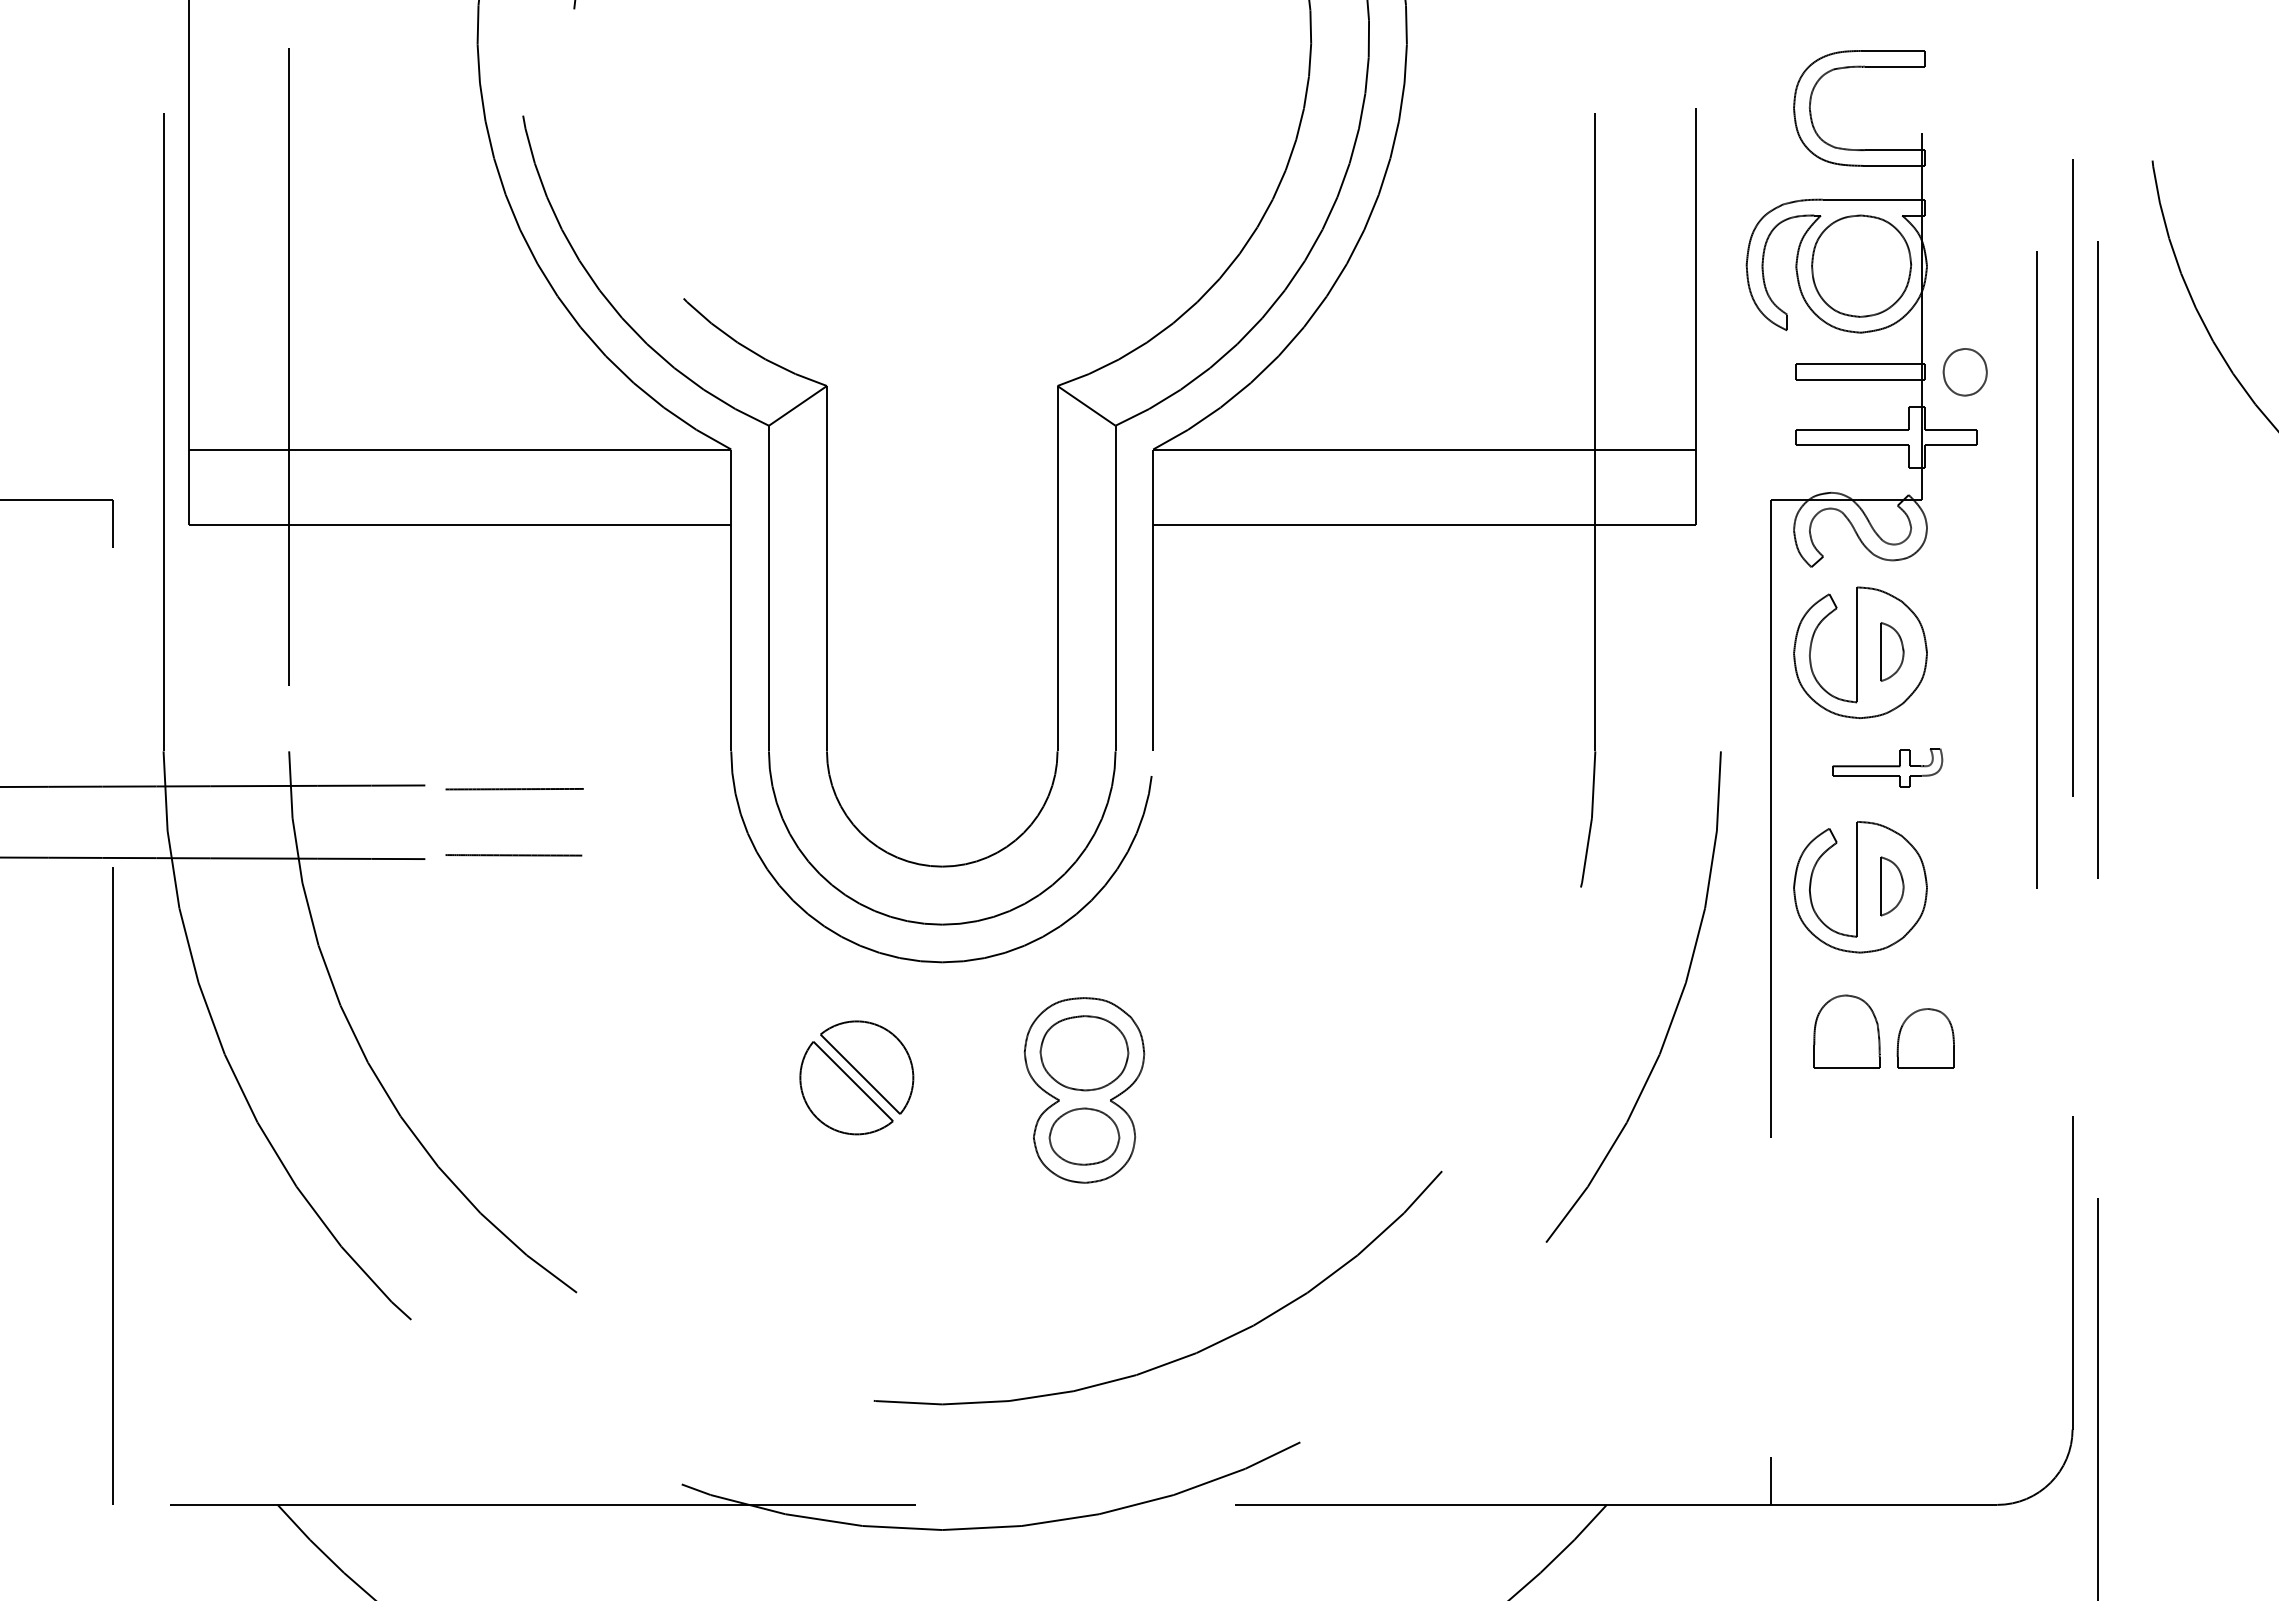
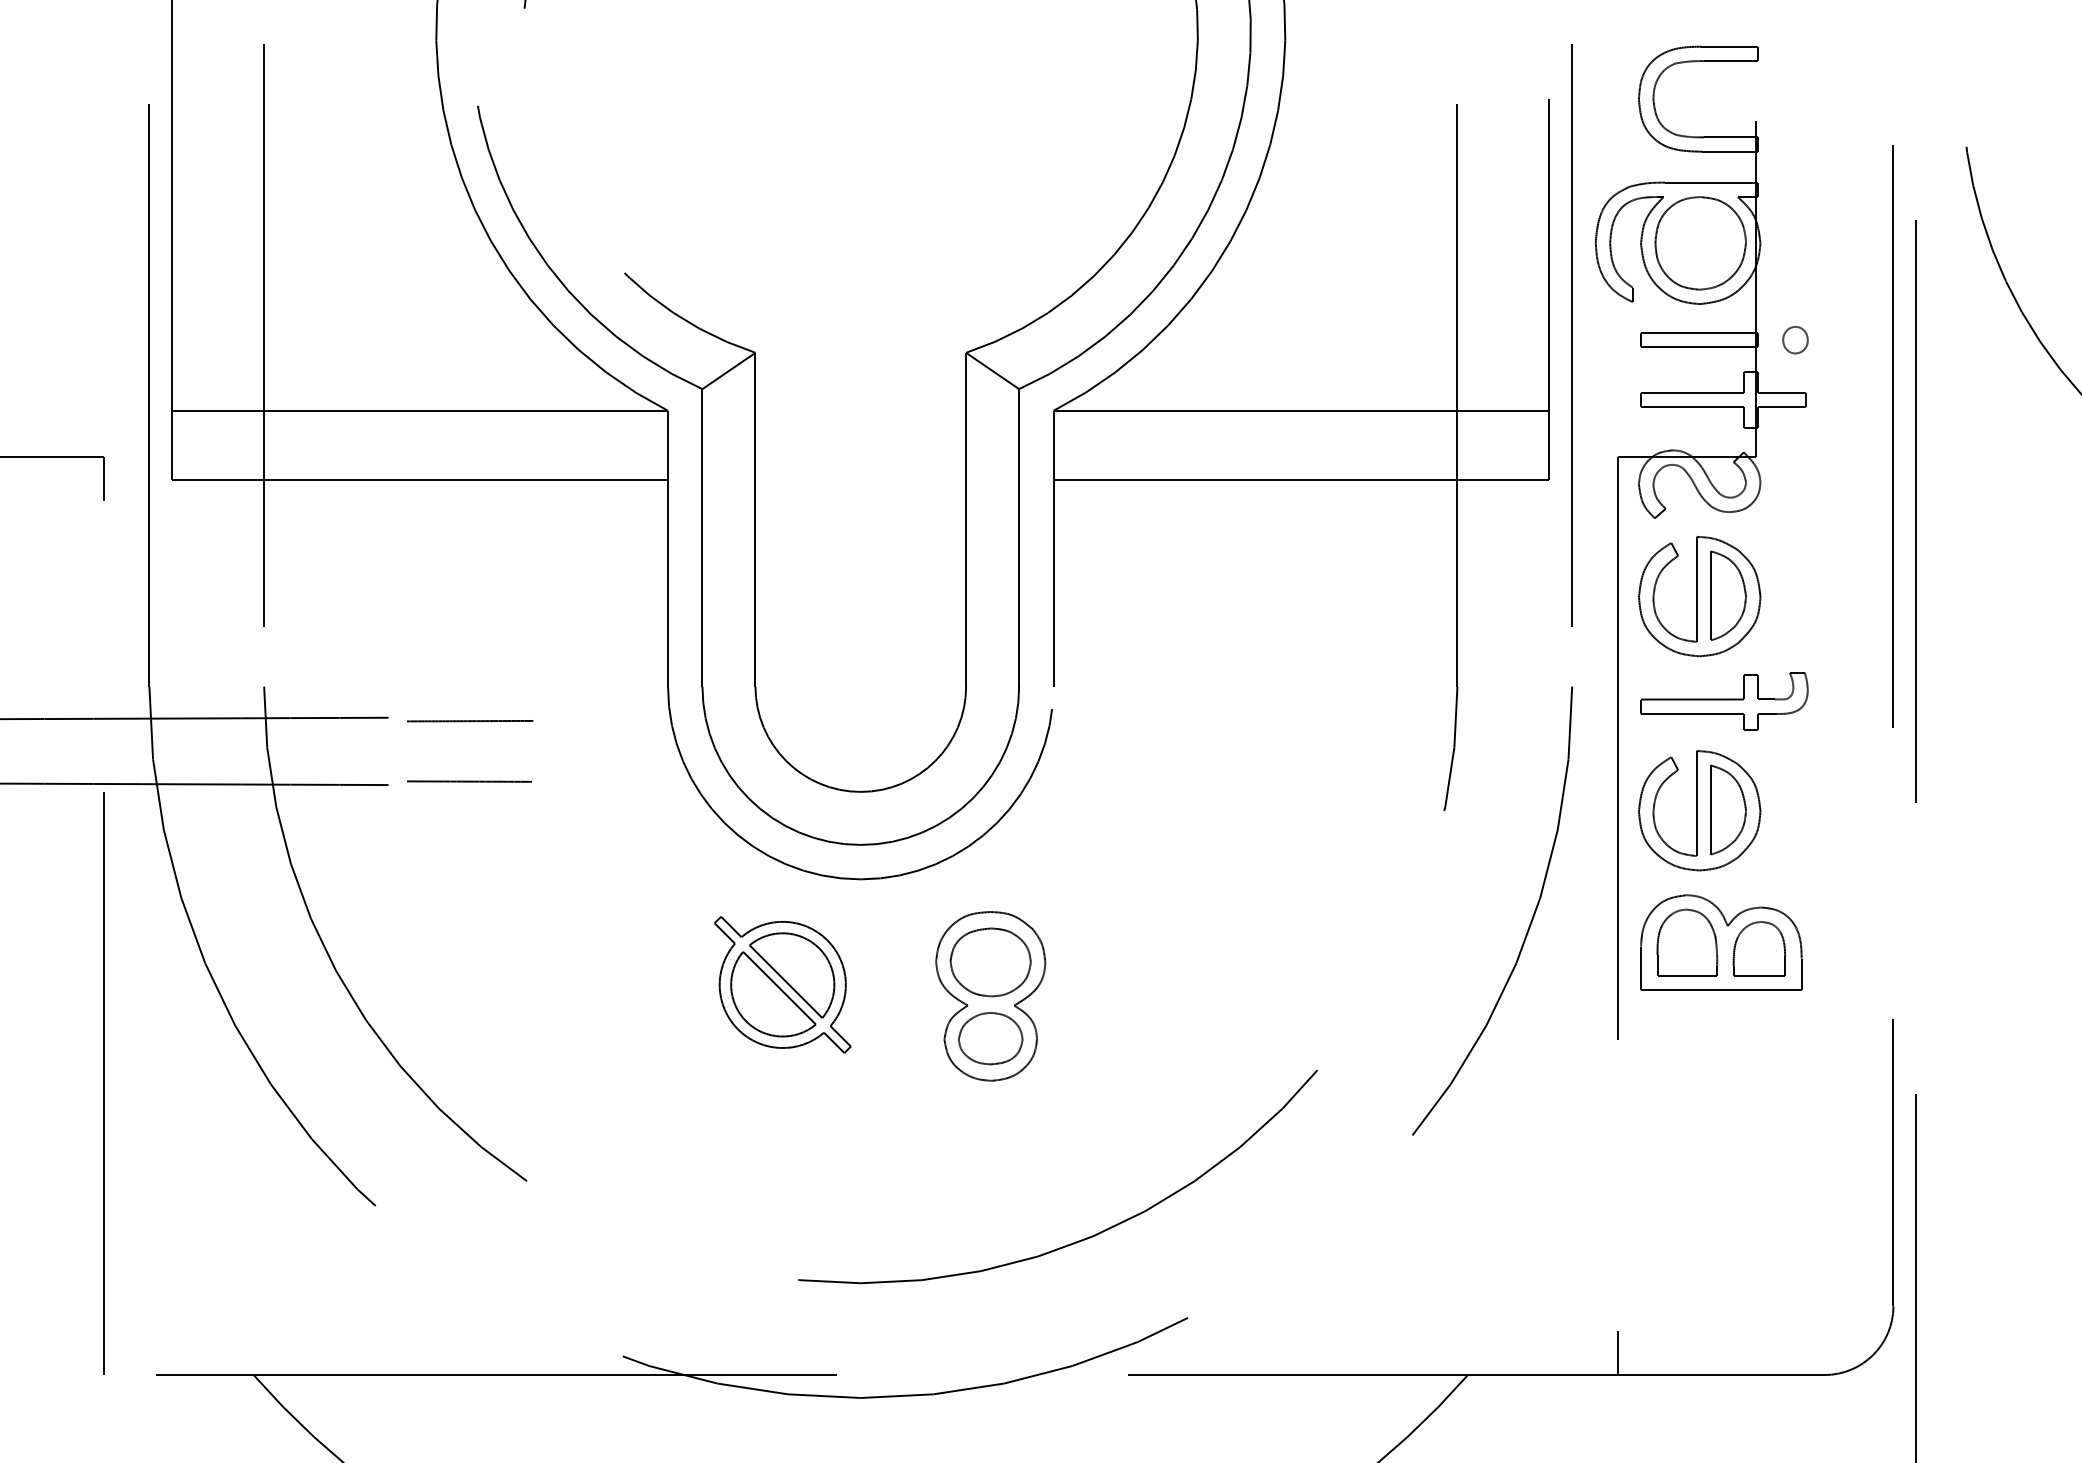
part: (1965, 371) -> (1795, 339), size x0.62
line: (2036, 569) -> (1571, 334), moved
part: (1892, 651) -> (1728, 595), size x1.67
part: (1887, 767) -> (1724, 701), size x1.67
part: (1892, 886) -> (1728, 810), size x1.67
part: (1883, 1030) -> (1720, 941), added
part: (856, 1077) -> (782, 984), added

